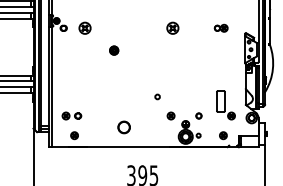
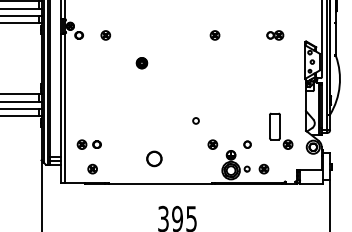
part: (84, 28) -> (105, 35), size x0.62
part: (172, 28) -> (214, 35), size x0.62
part: (223, 135) -> (263, 168), moved

